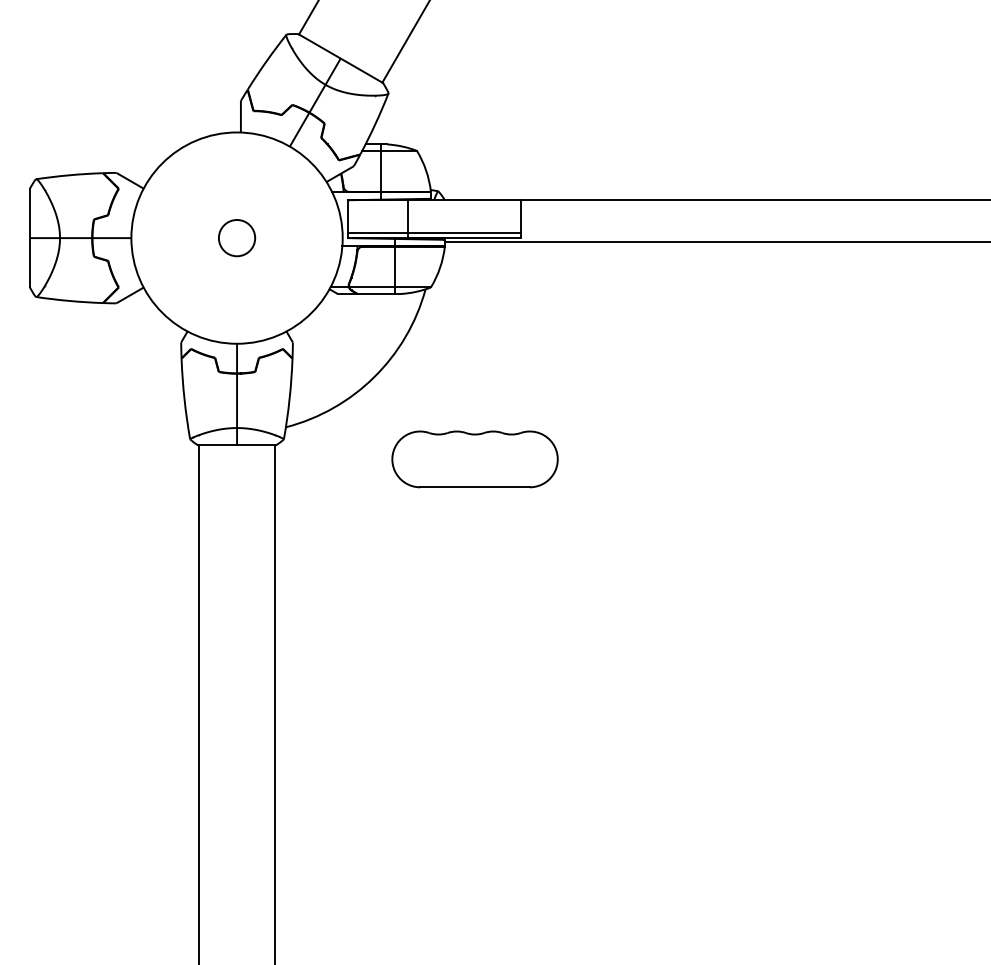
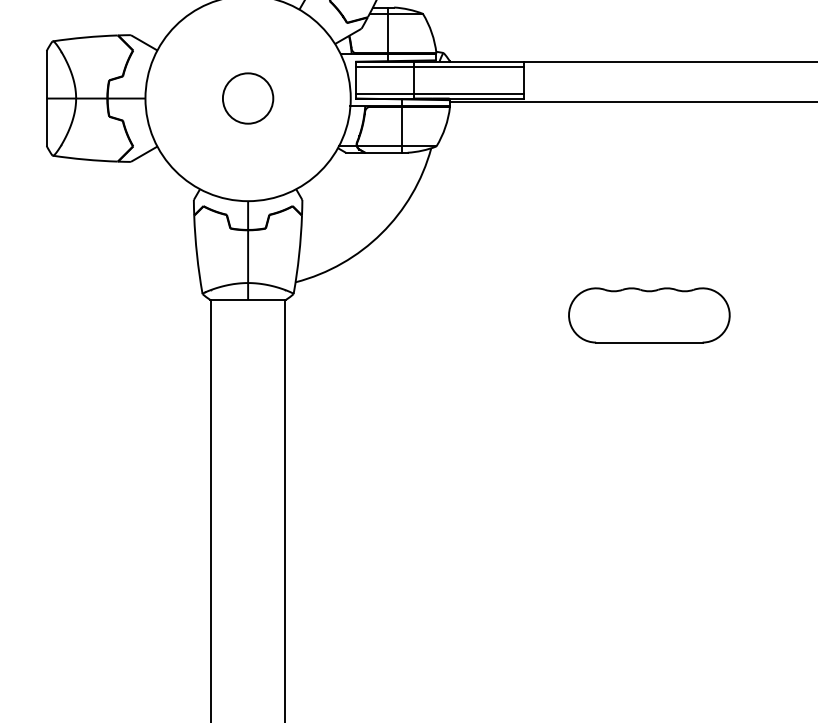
line: (434, 205) -> (439, 66), added
circle: (236, 238) -> (247, 98), size x1.43
part: (474, 459) -> (648, 315), moved

